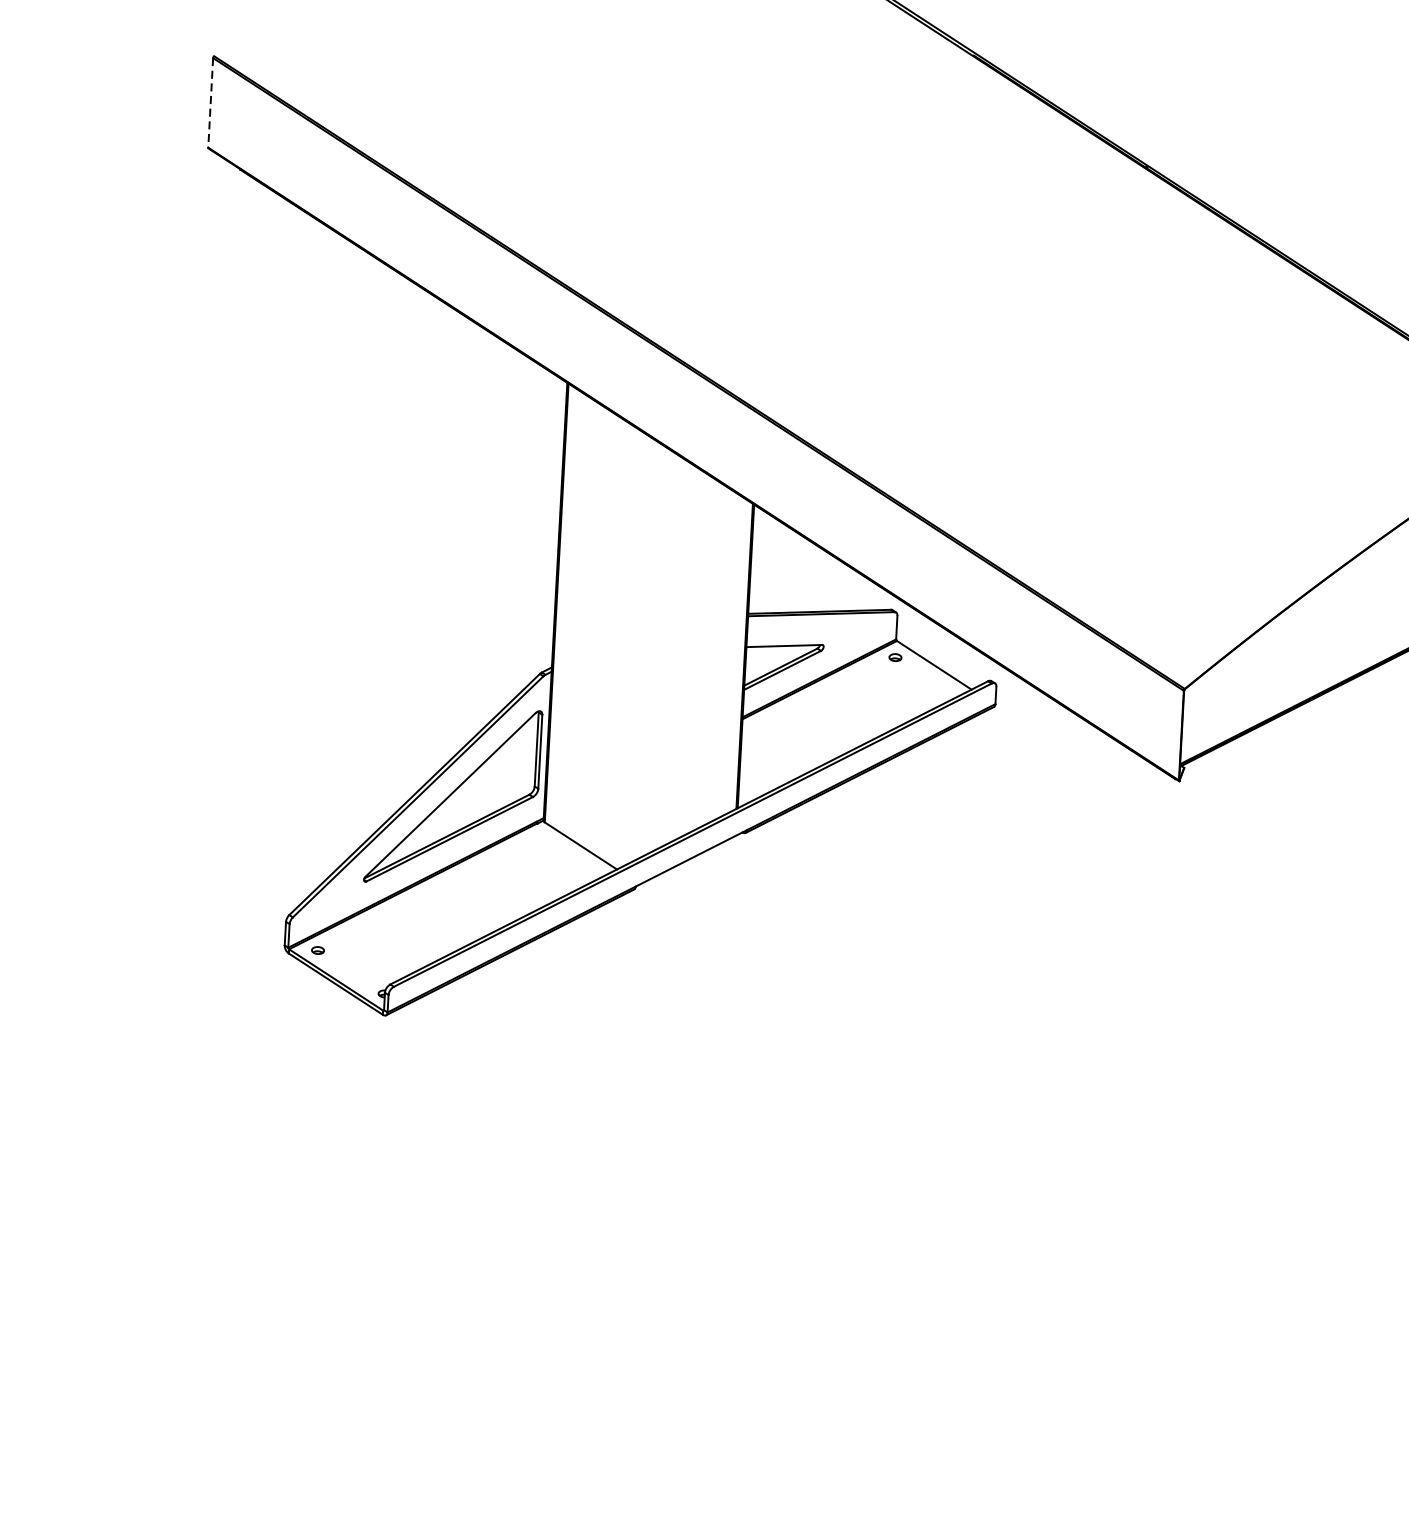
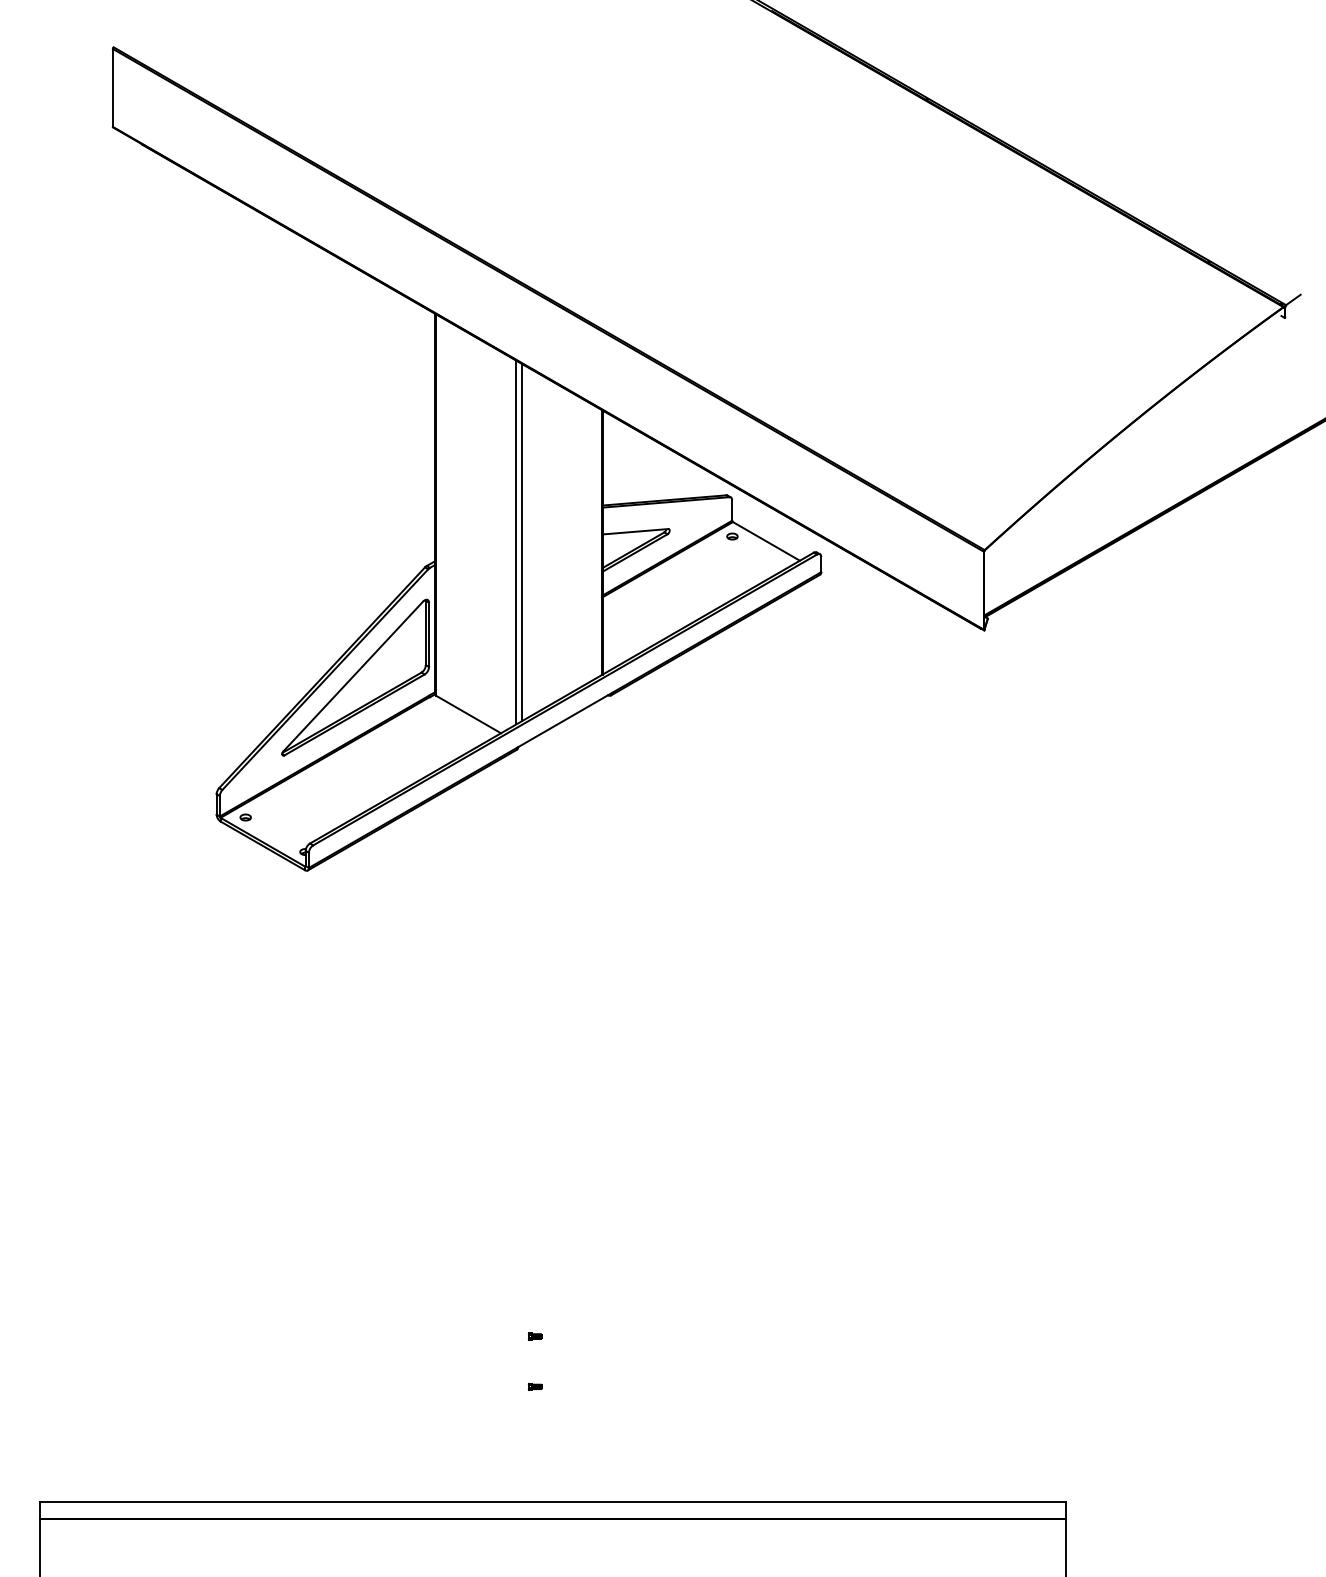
line: (210, 102) -> (112, 87), dashed -> solid
line: (646, 650) -> (516, 542), added
line: (652, 651) -> (521, 542), added

